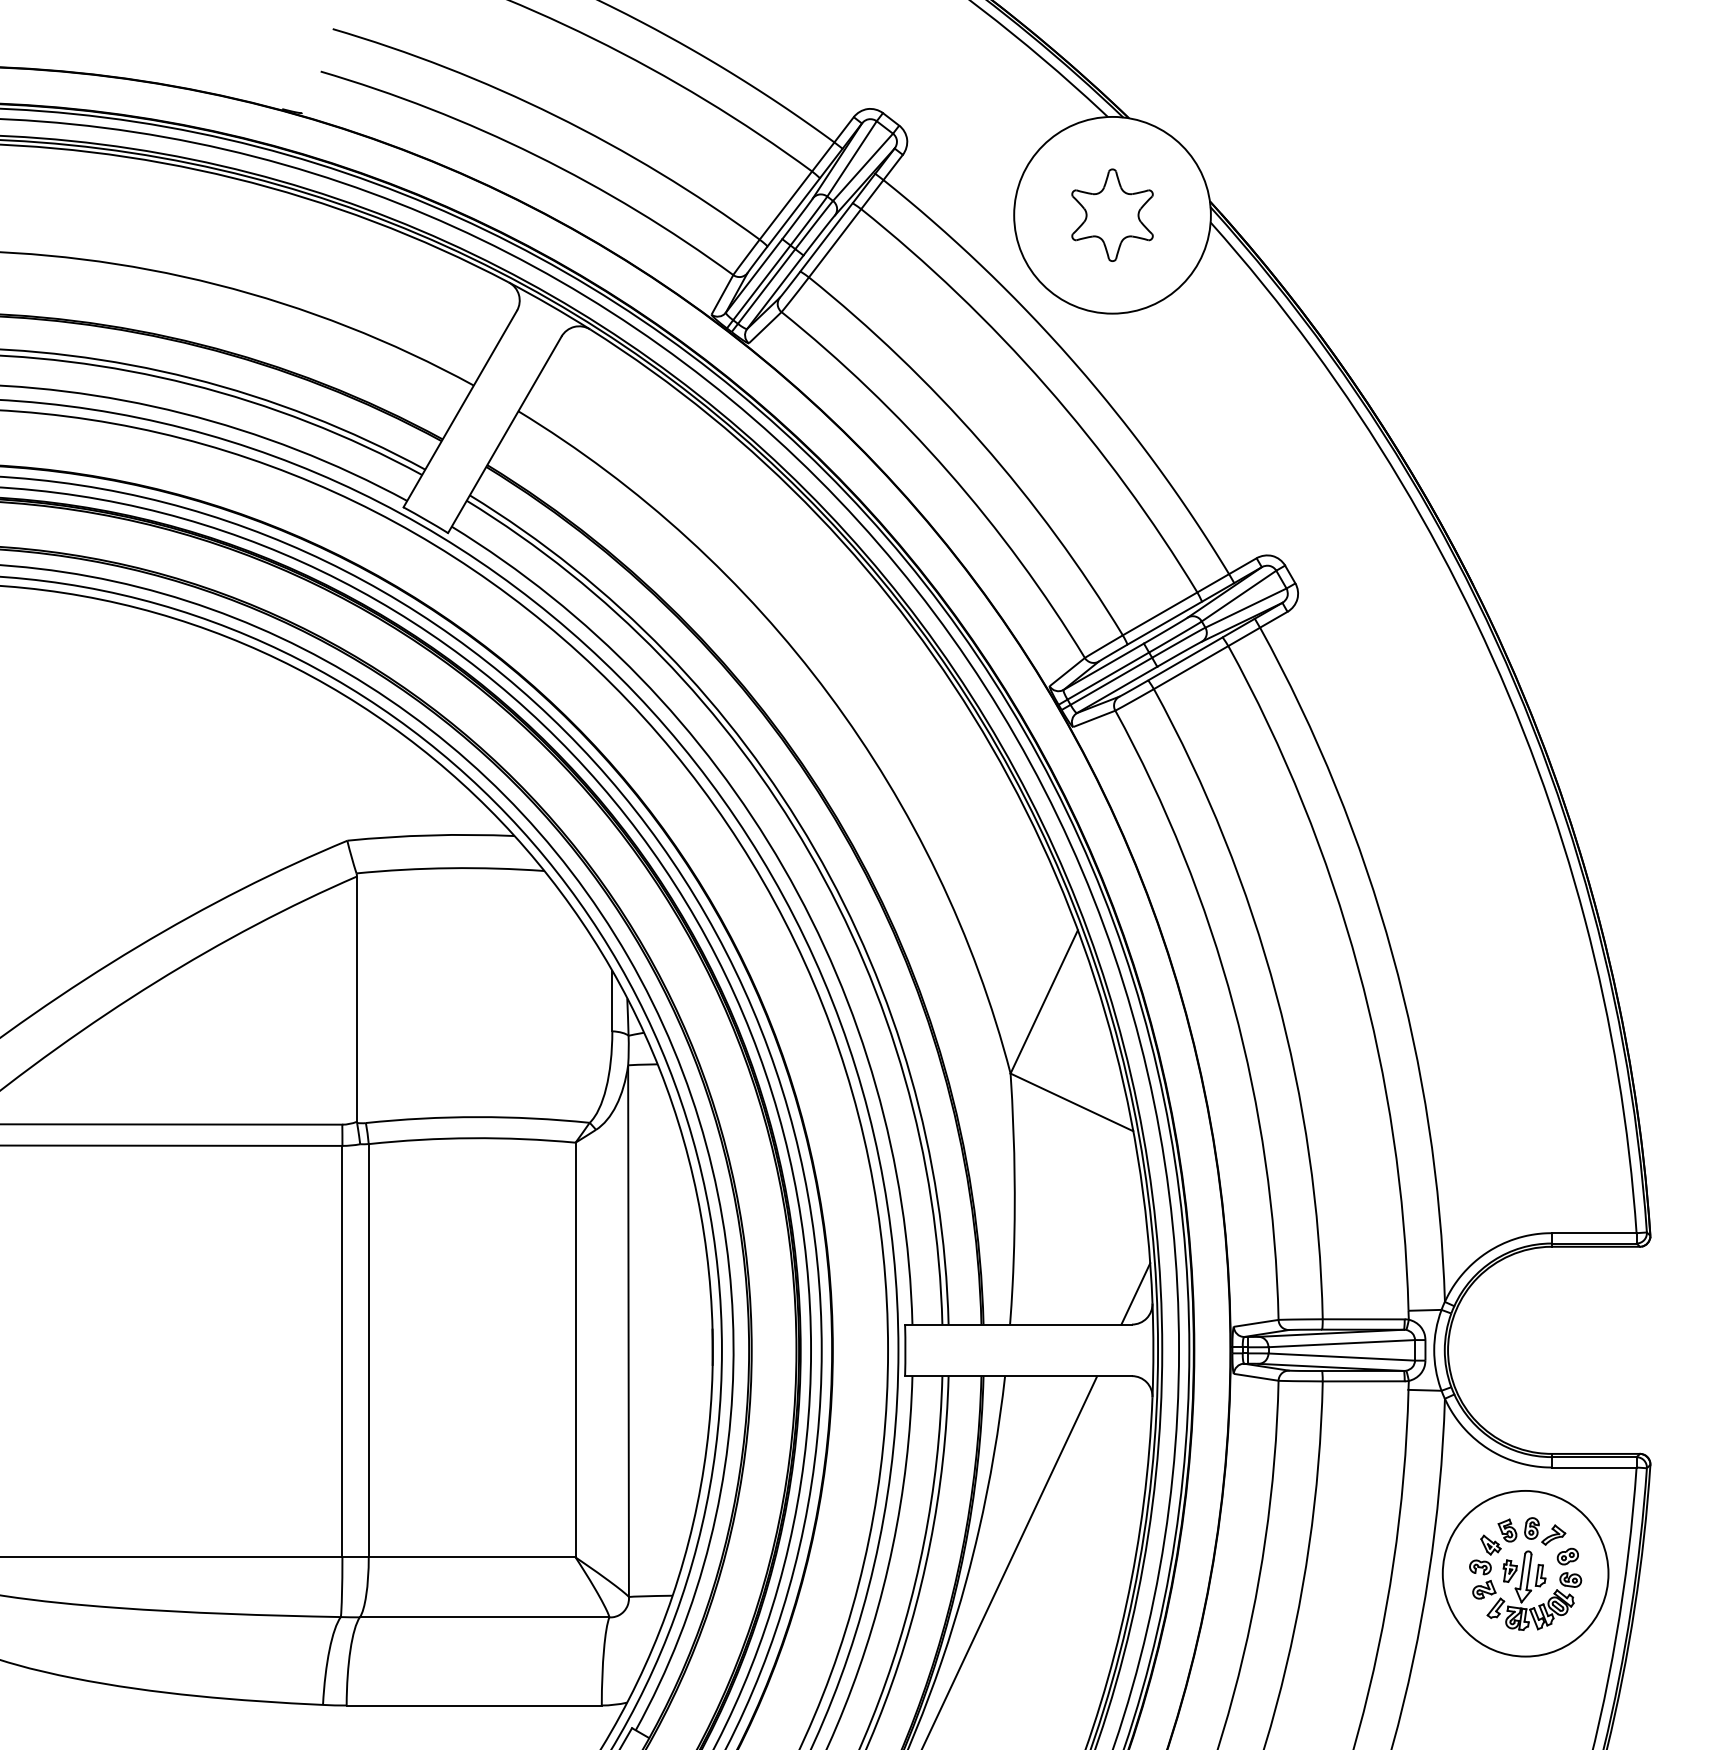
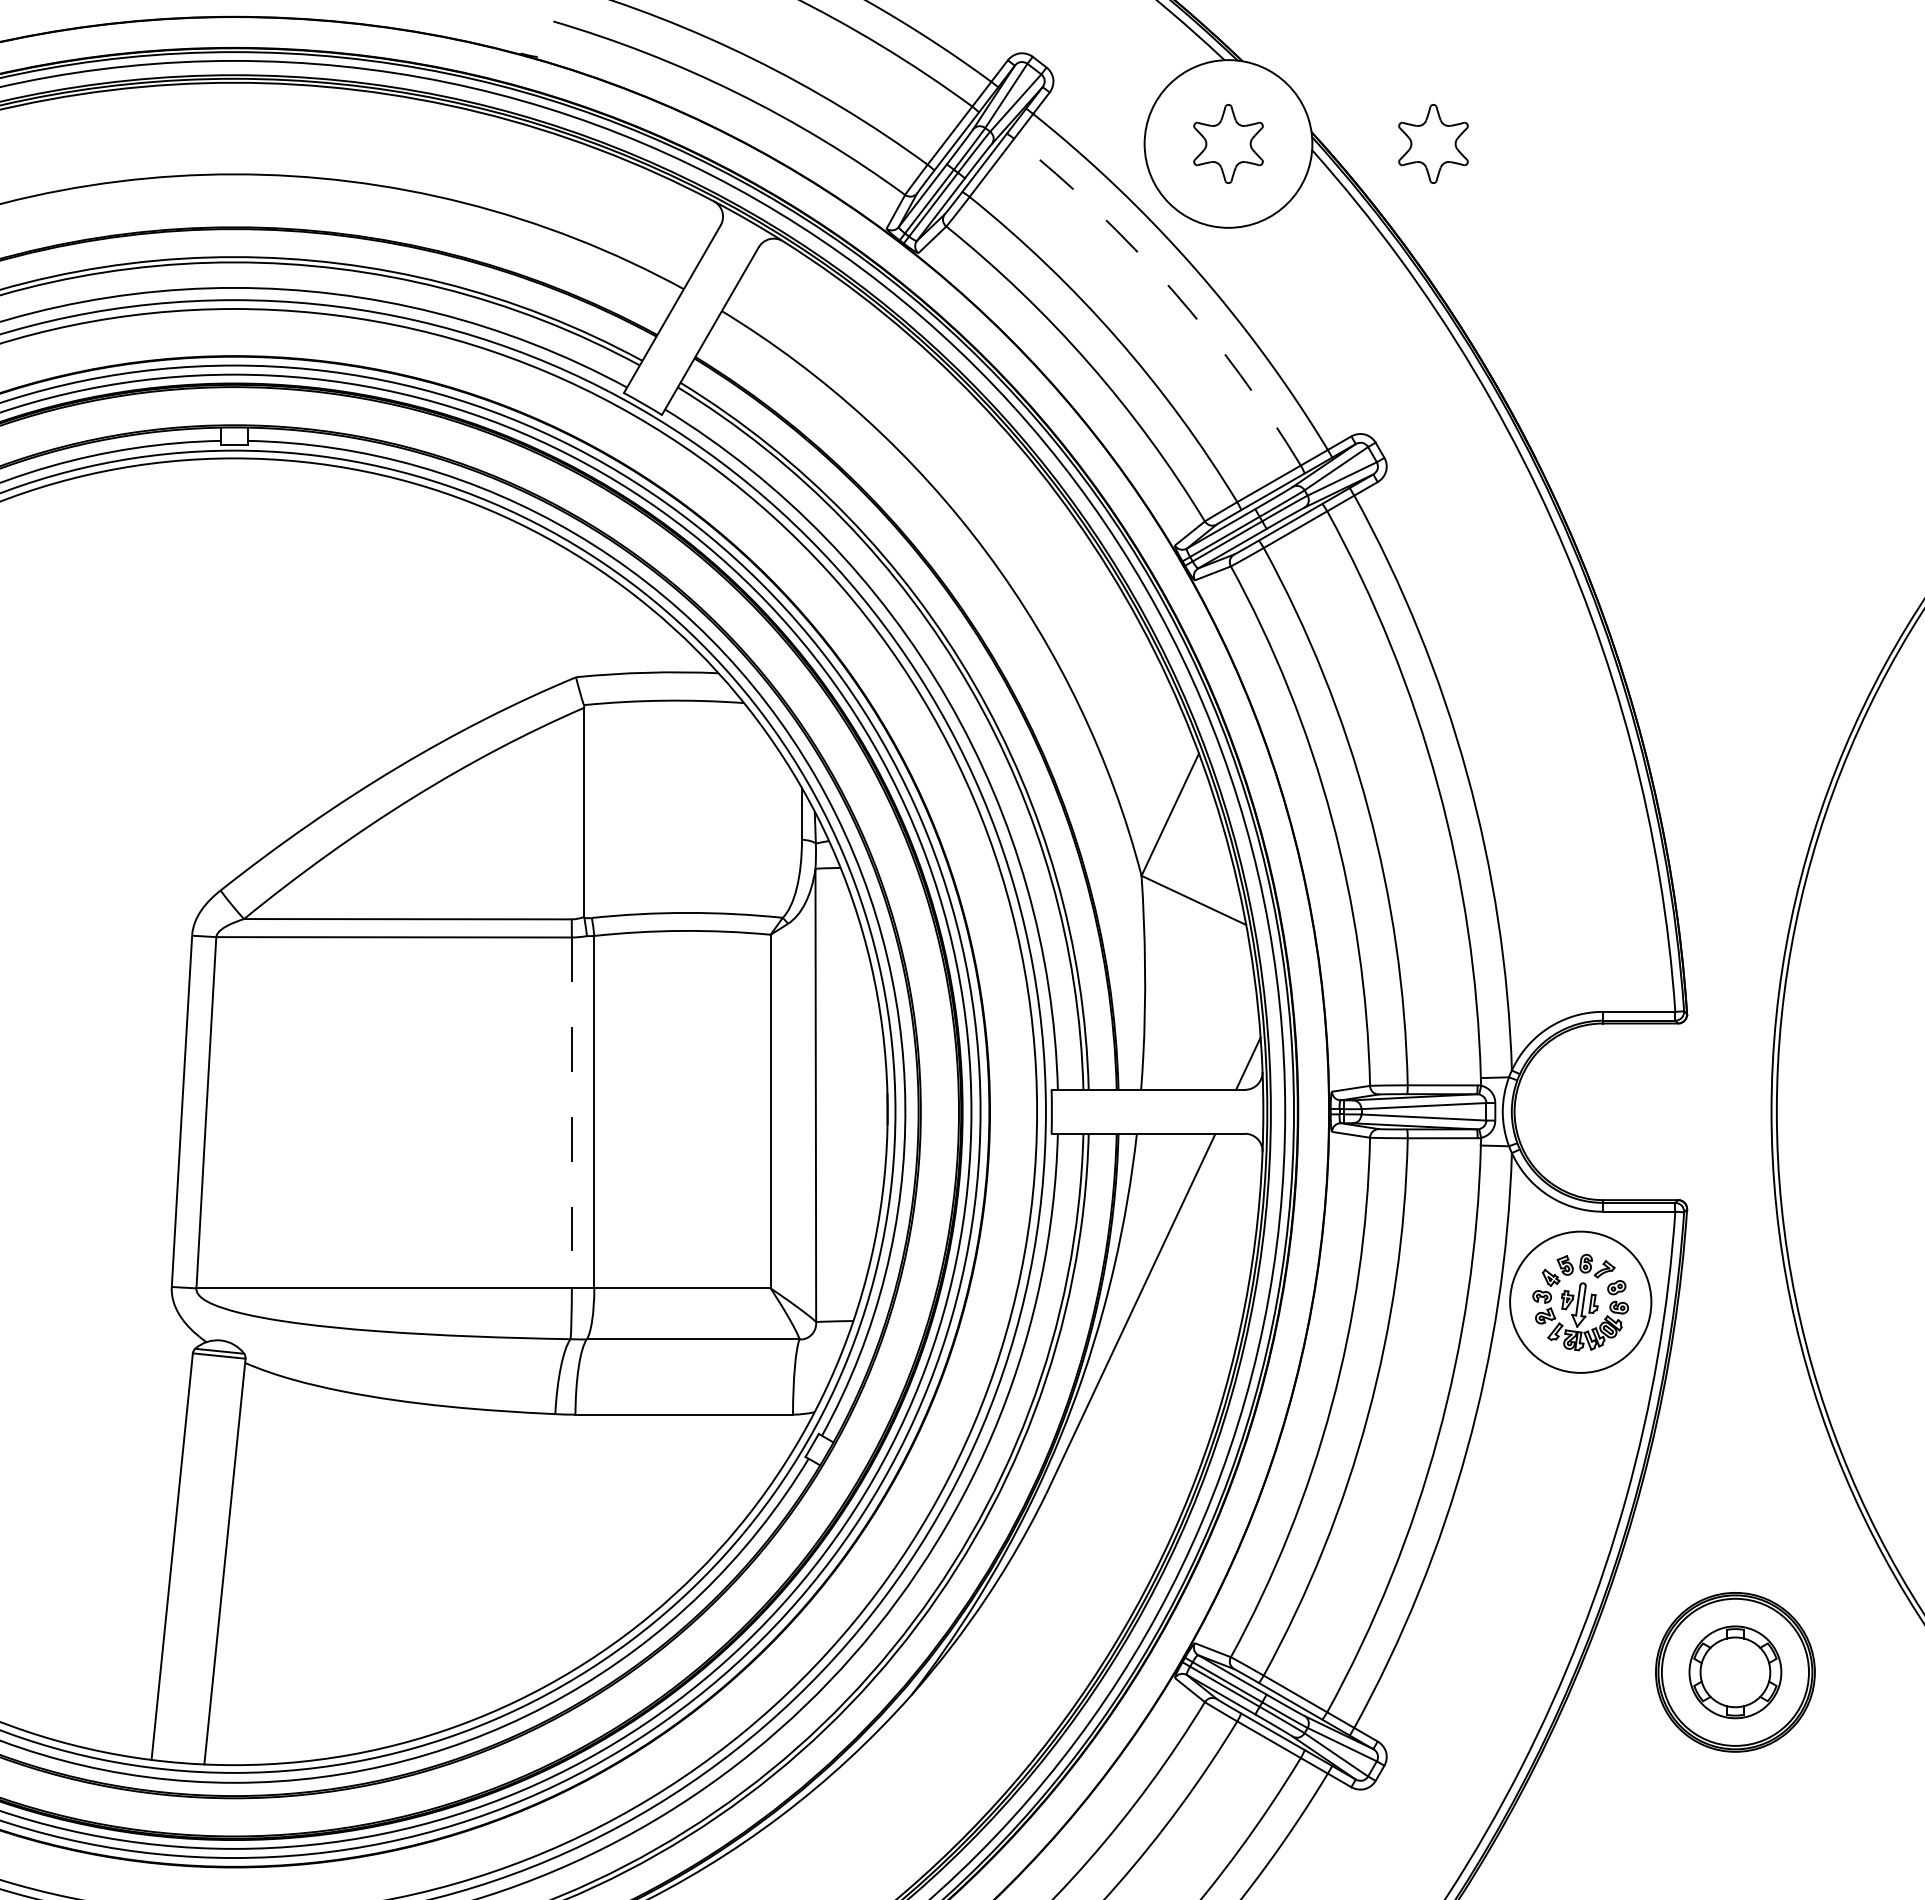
part: (1352, 214) -> (1433, 143), added
arc: (1045, 385) -> (1171, 289), solid -> dashed
line: (342, 1352) -> (571, 1113), solid -> dashed

